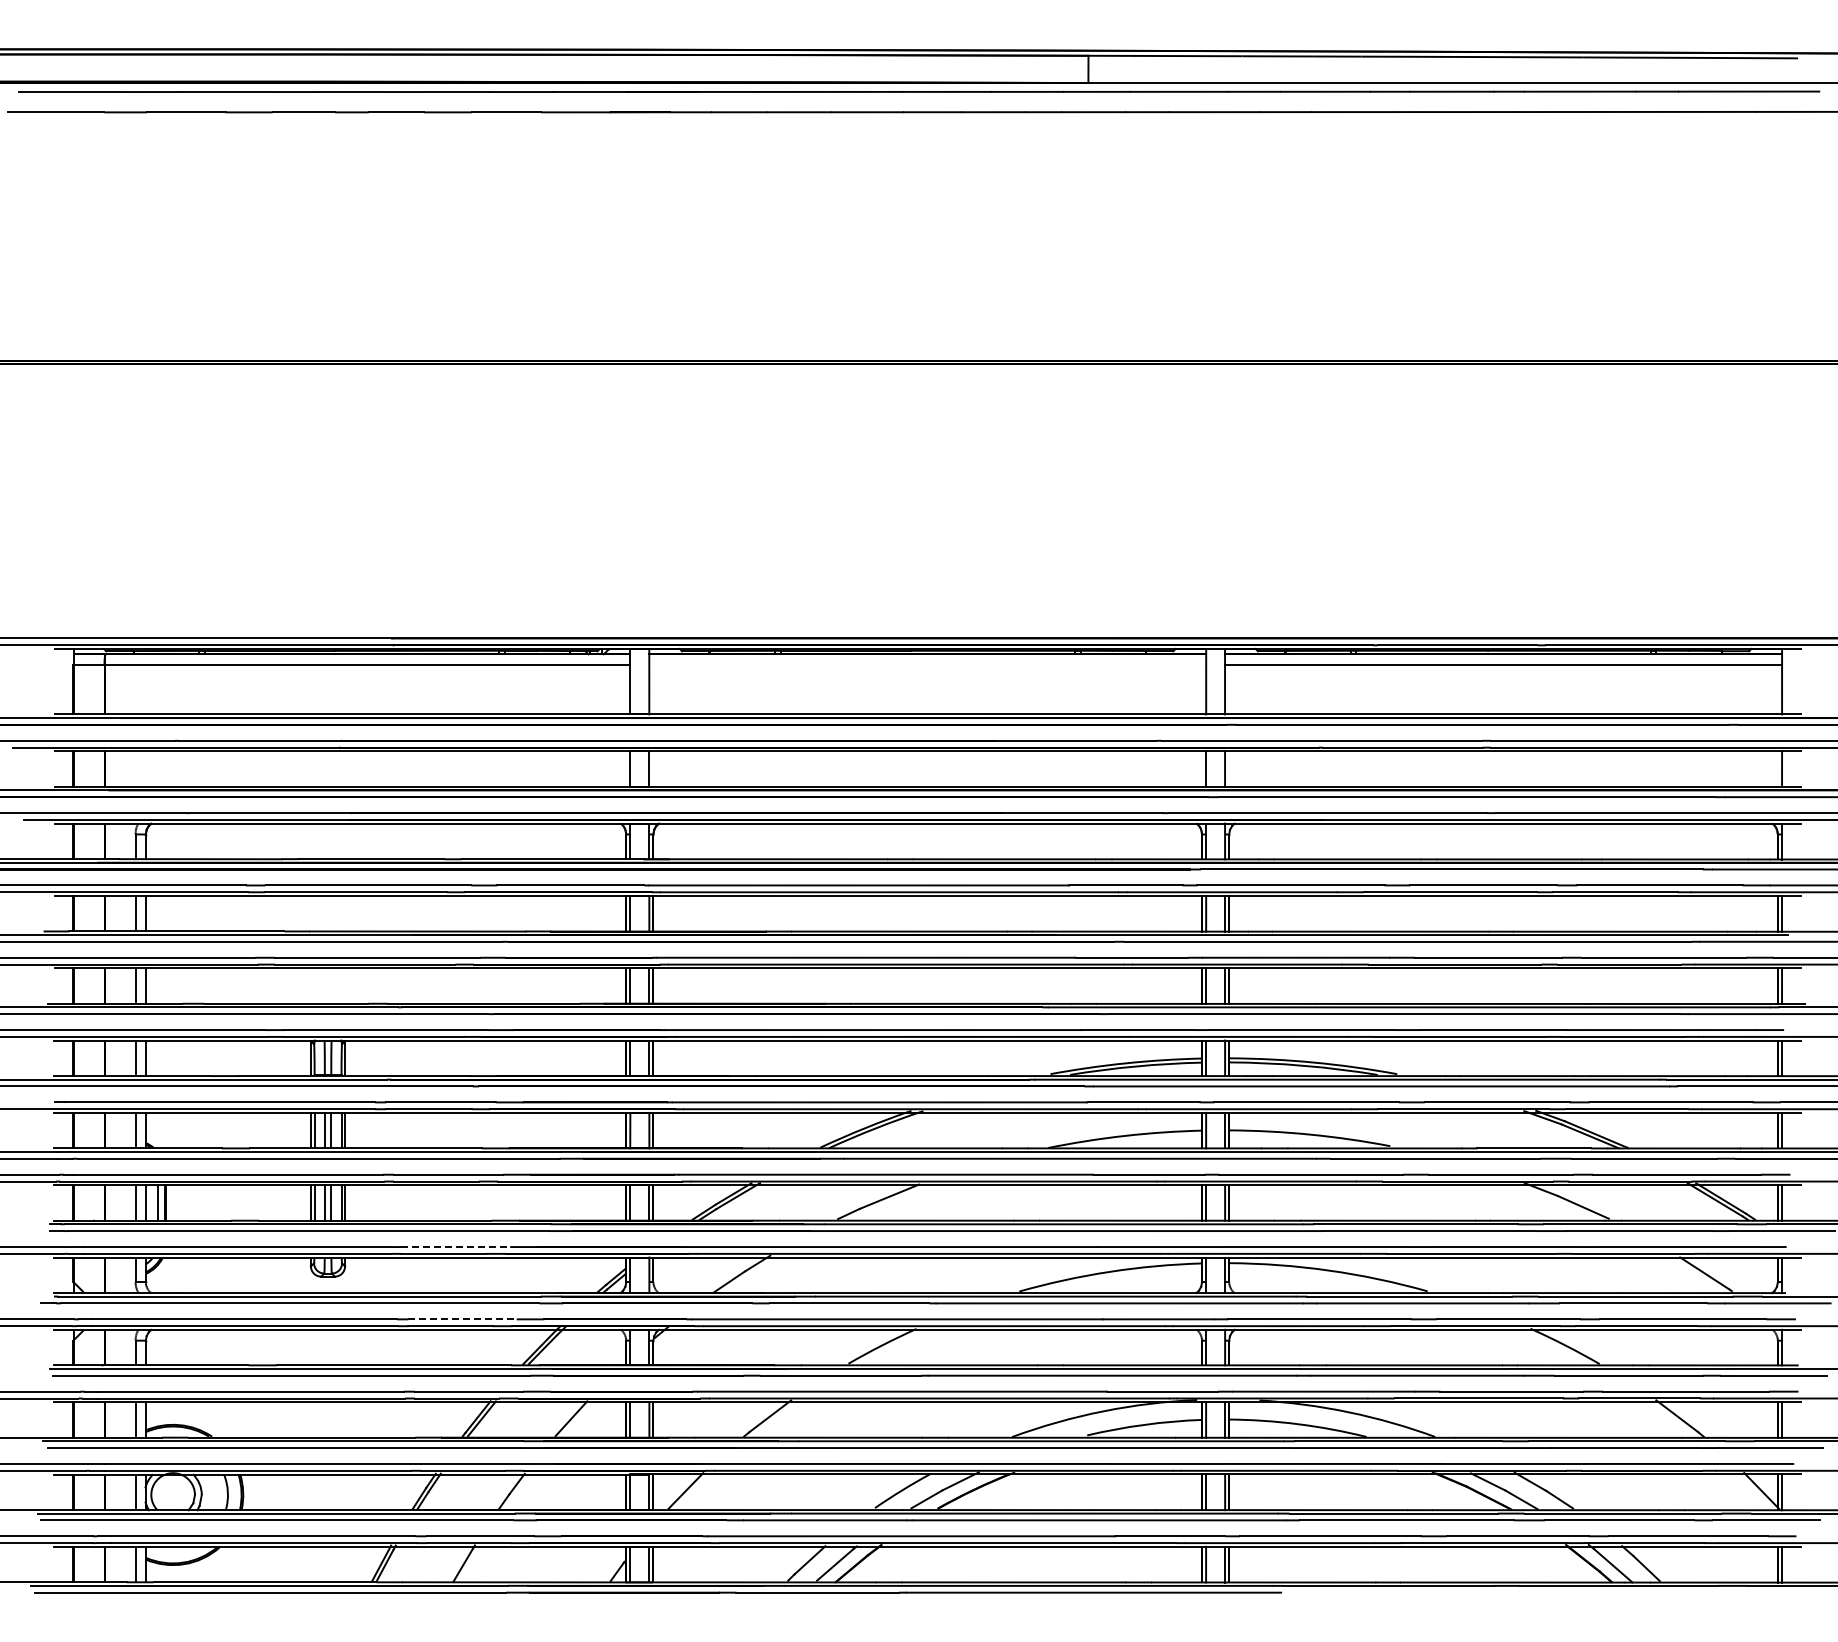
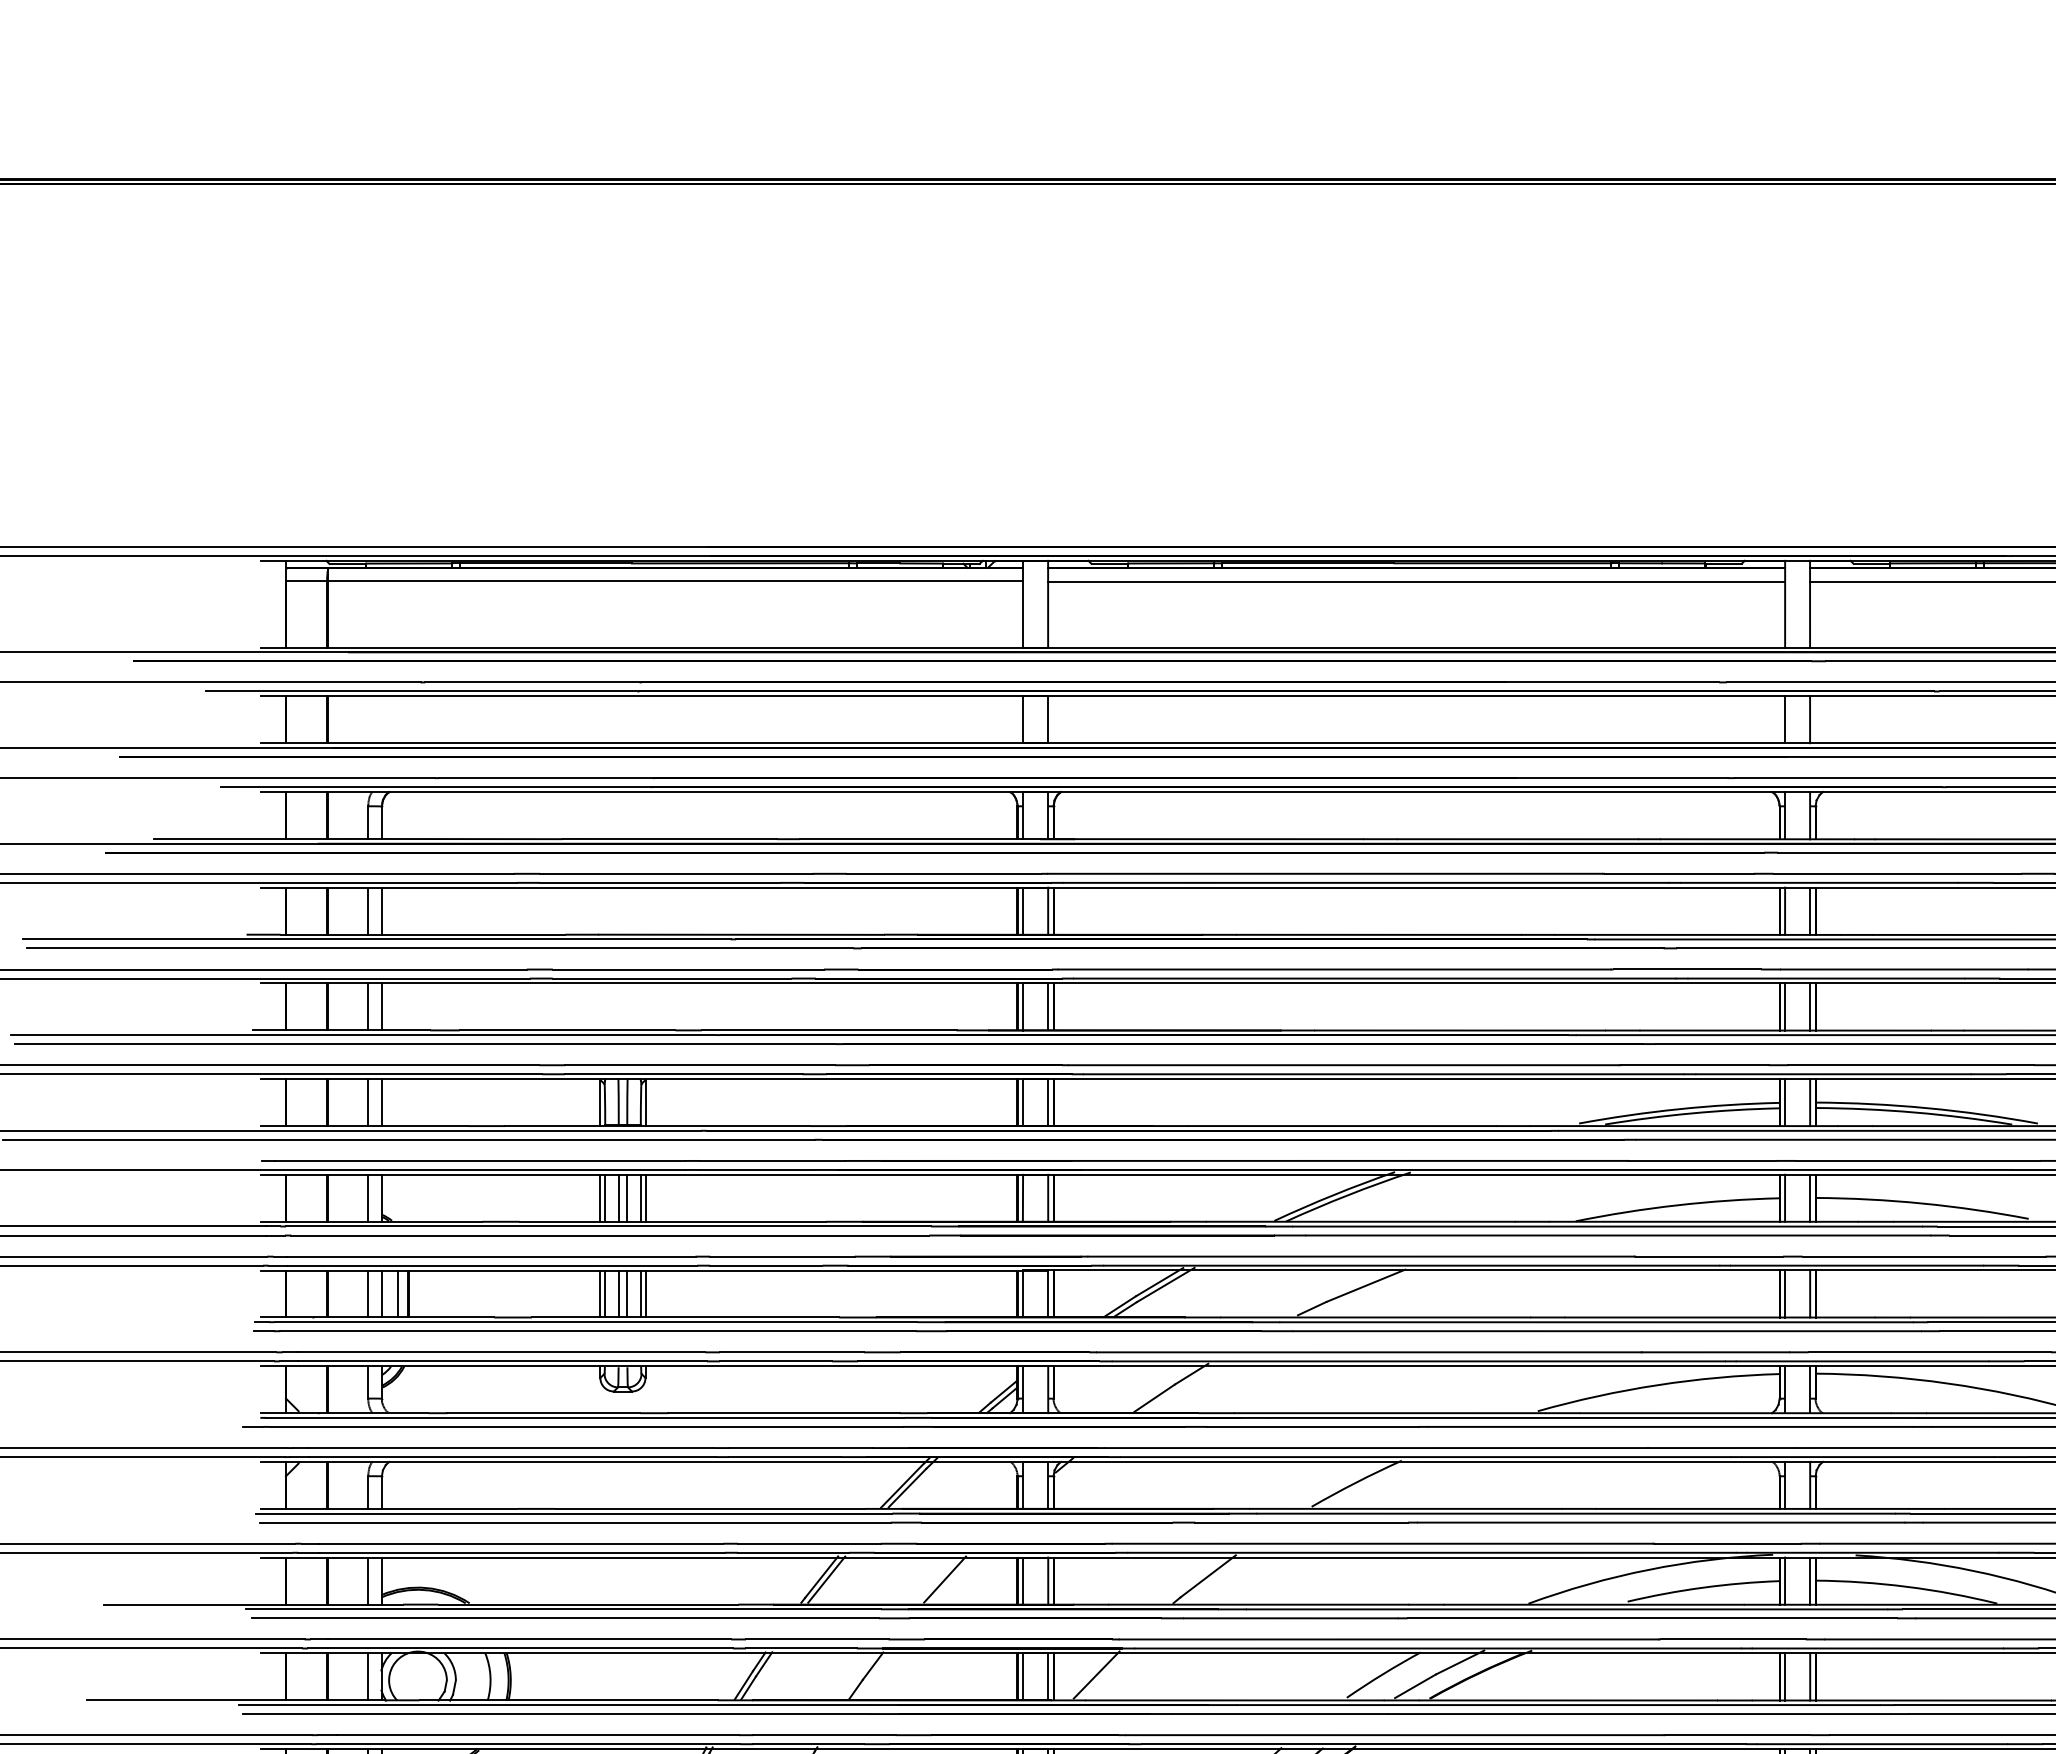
line: (927, 664) -> (1416, 581), added
line: (456, 1247) -> (792, 1352), dashed -> solid
line: (463, 1319) -> (802, 1448), dashed -> solid

